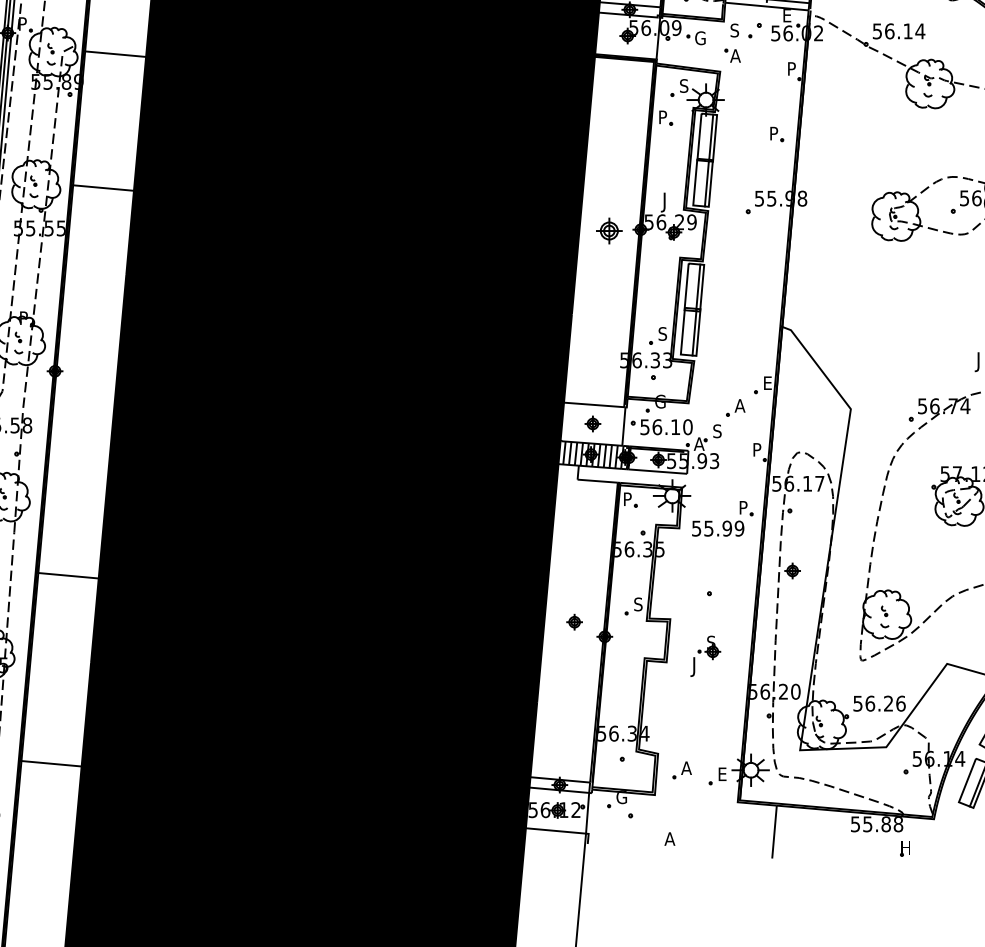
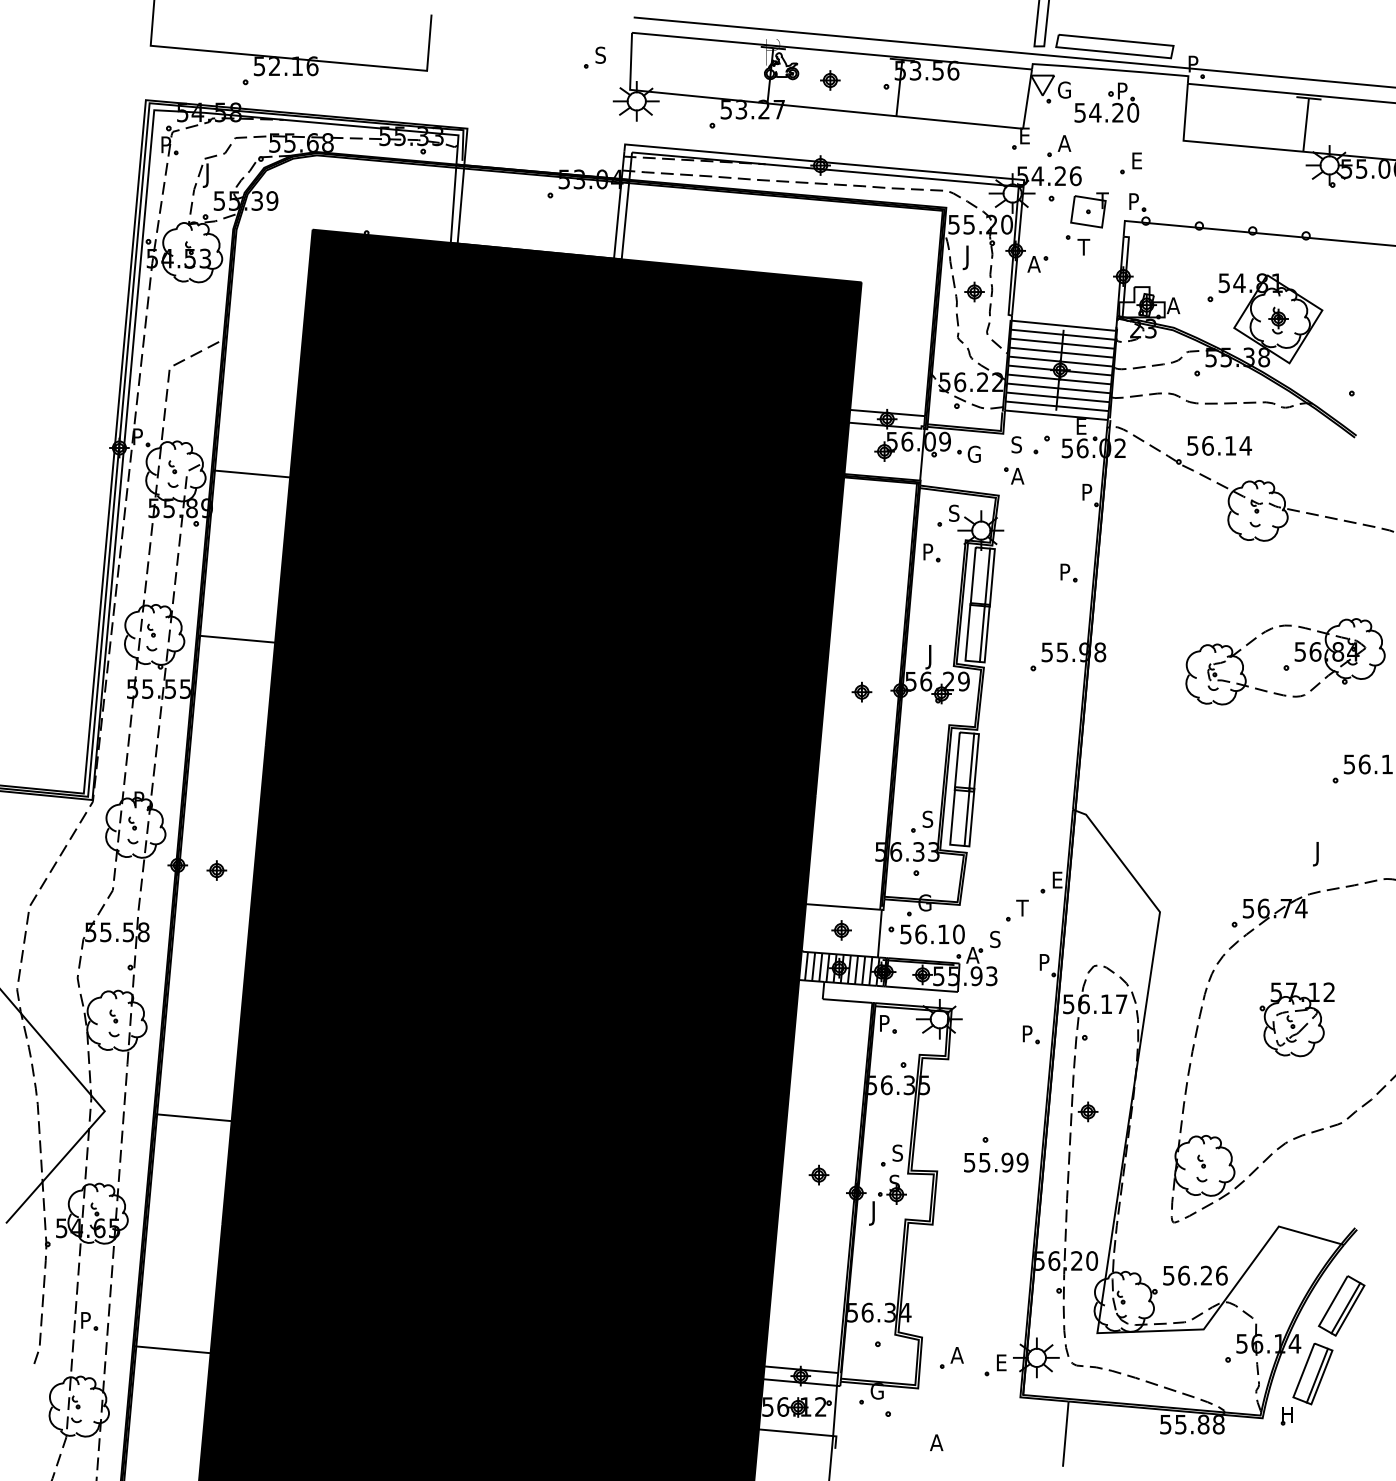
part: (609, 230) -> (861, 691), size x0.62
part: (86, 375) -> (216, 870), added
text: (739, 405) -> (1022, 907), A -> T
text: (718, 528) -> (996, 1162), moved
part: (705, 655) -> (887, 1199), moved
part: (904, 849) -> (1286, 1416), moved

